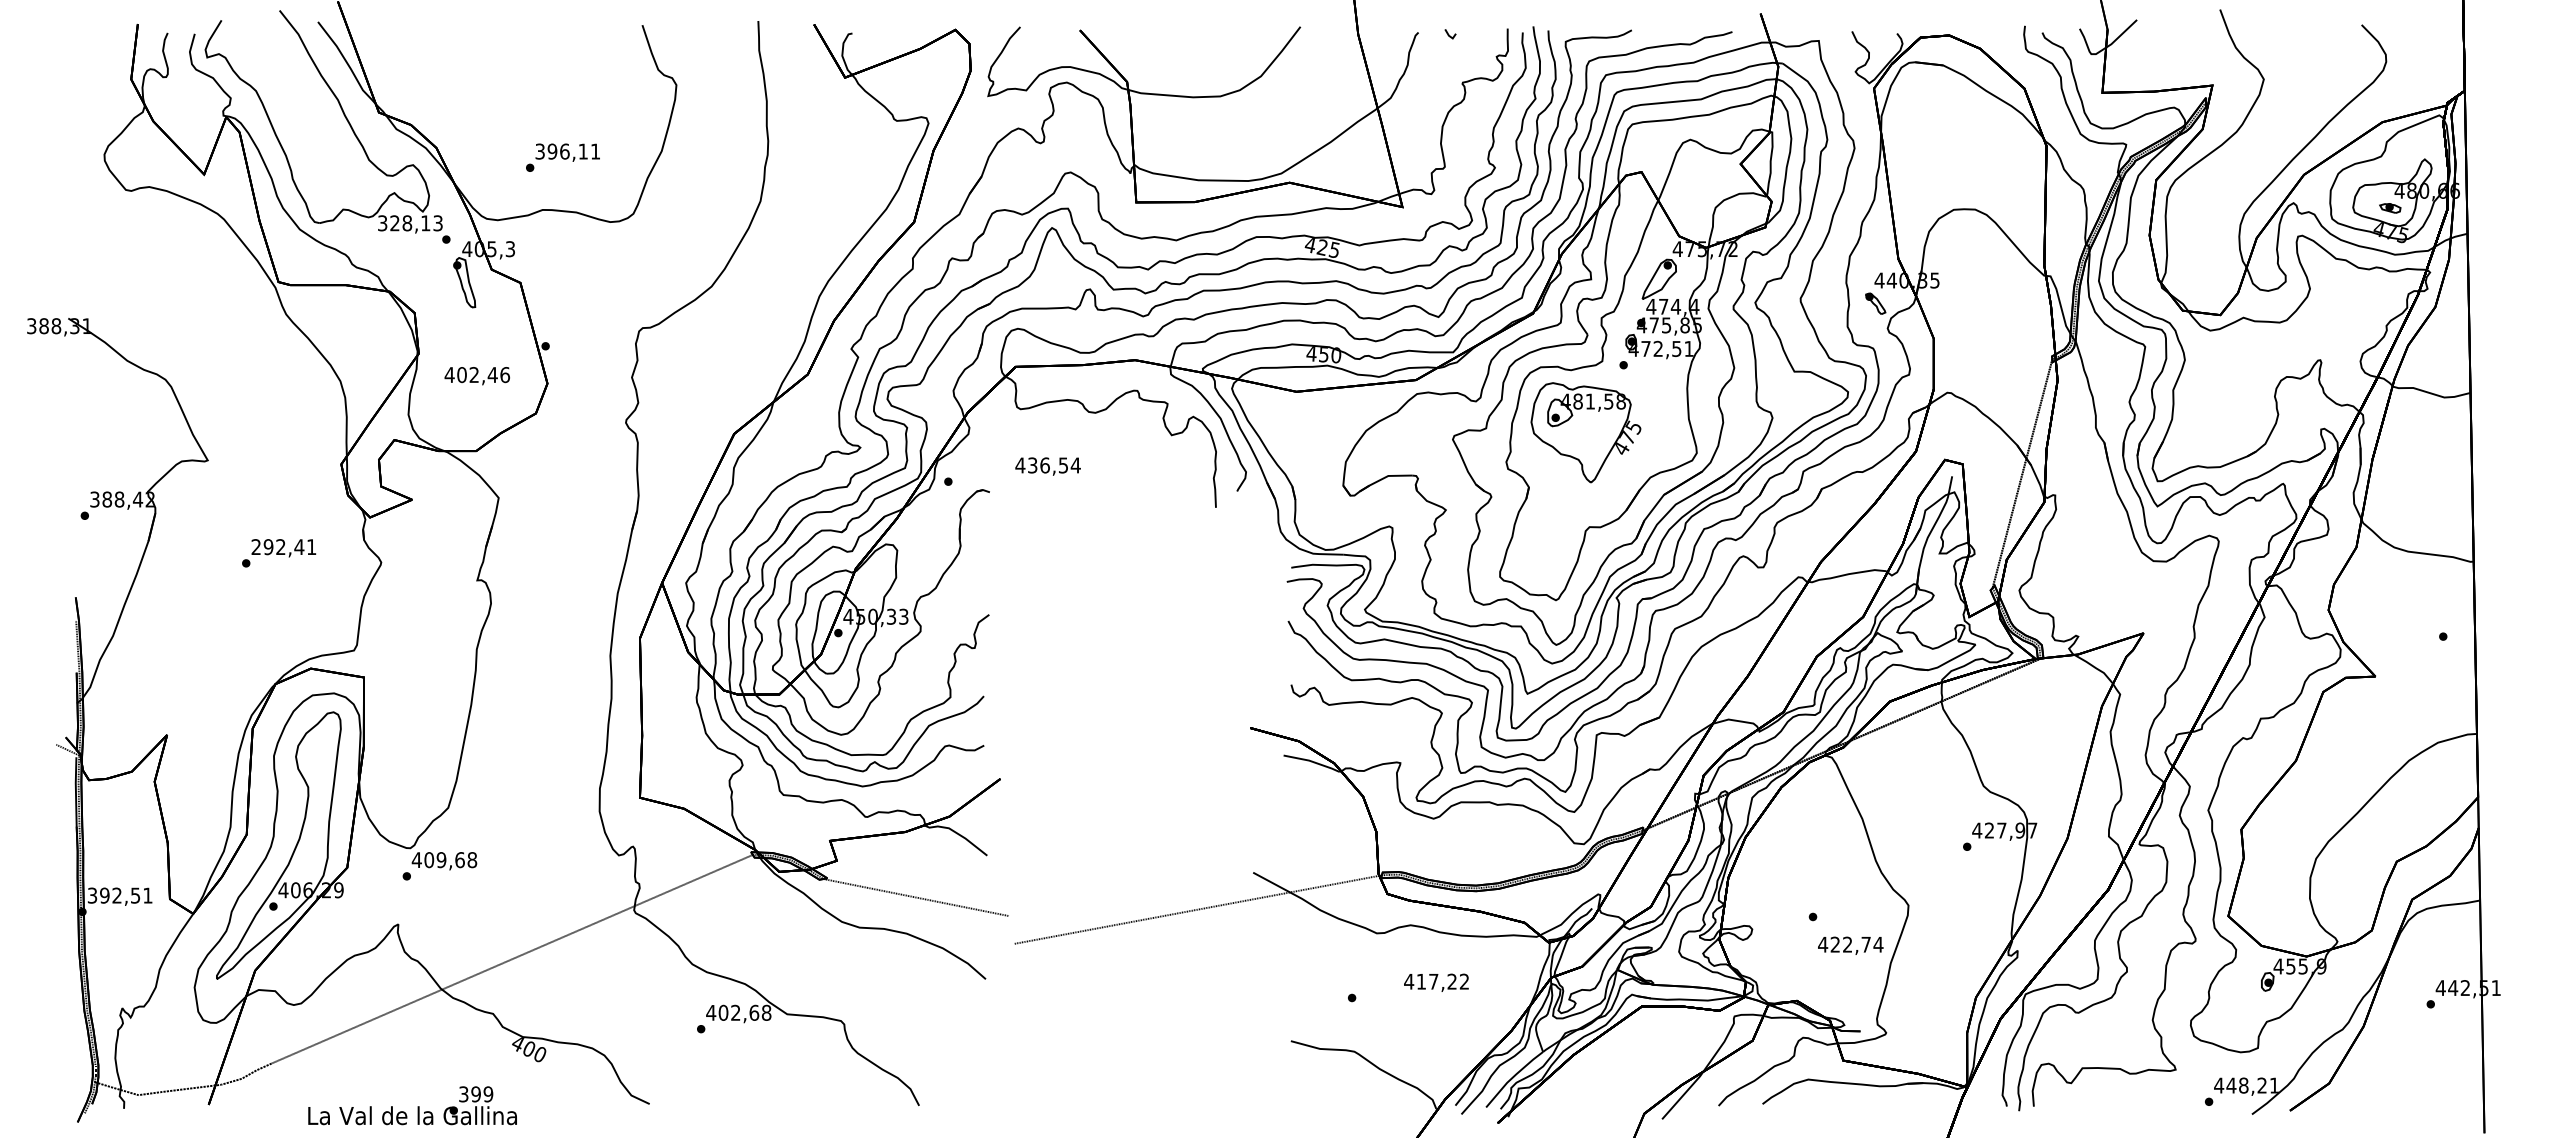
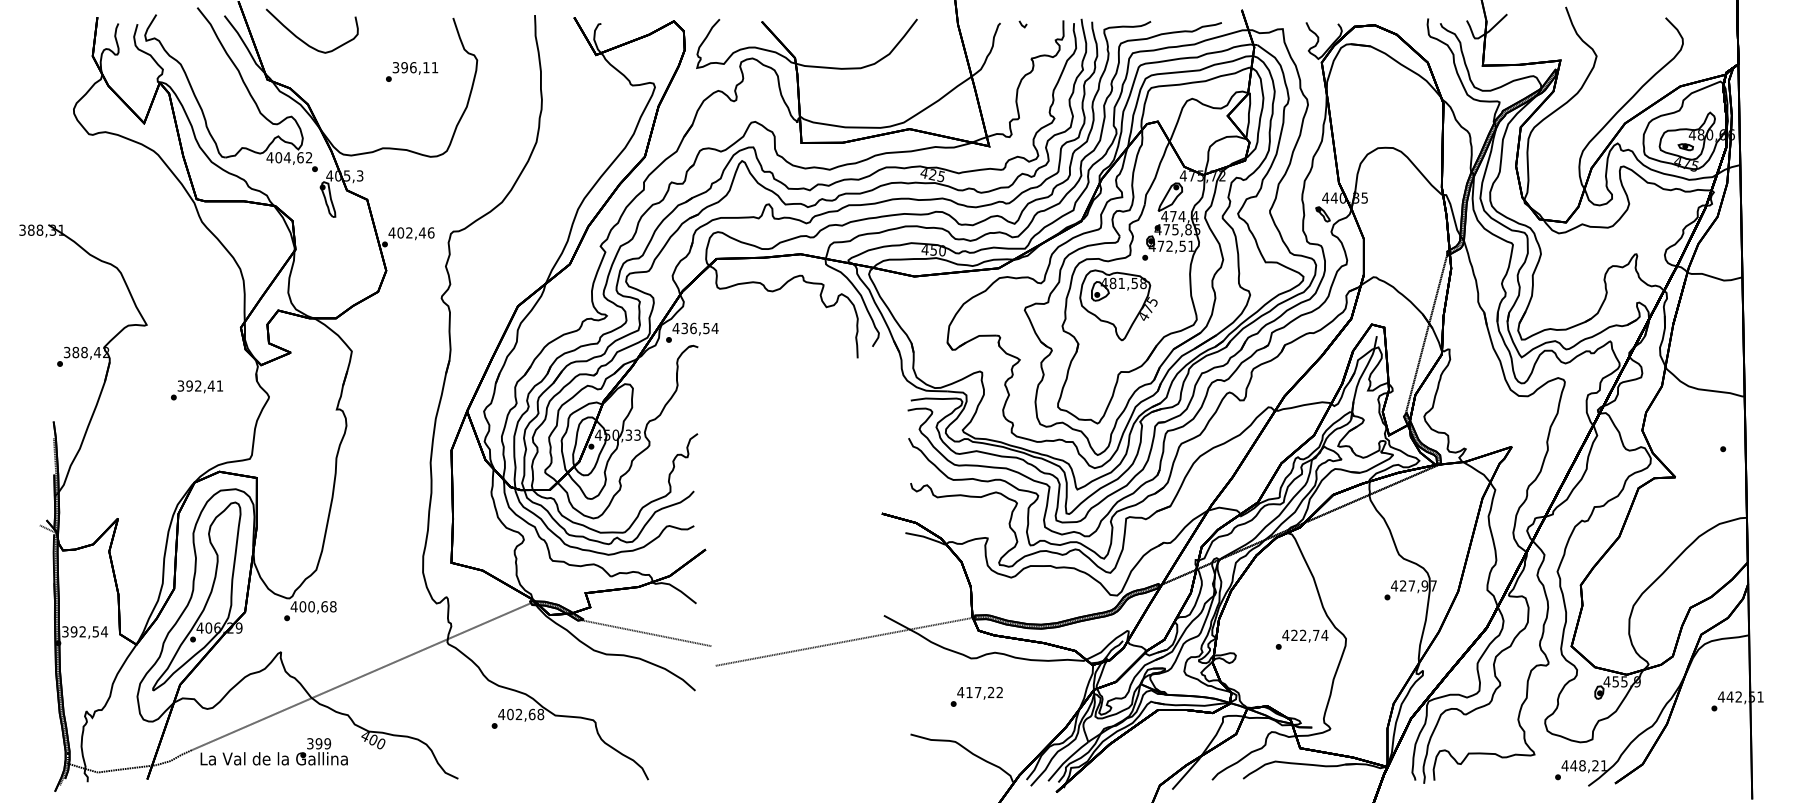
curve: (432, 59) -> (305, 42), added
text: (562, 157) -> (411, 71), moved
text: (409, 223) -> (288, 157), 328,13 -> 404,62
text: (476, 376) -> (410, 234), moved
text: (1047, 466) -> (695, 329), moved
text: (255, 547) -> (180, 386), 292,41 -> 392,41
text: (441, 860) -> (311, 607), 409,68 -> 400,68
text: (147, 895) -> (104, 631), 392,51 -> 392,54
text: (1850, 945) -> (1305, 635), moved
text: (1436, 982) -> (980, 693), moved
text: (412, 1105) -> (274, 751), moved

